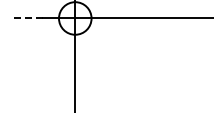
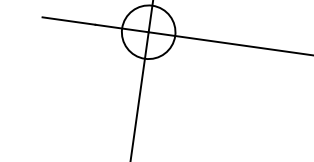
line: (25, 18) -> (67, 20), dashed -> solid

